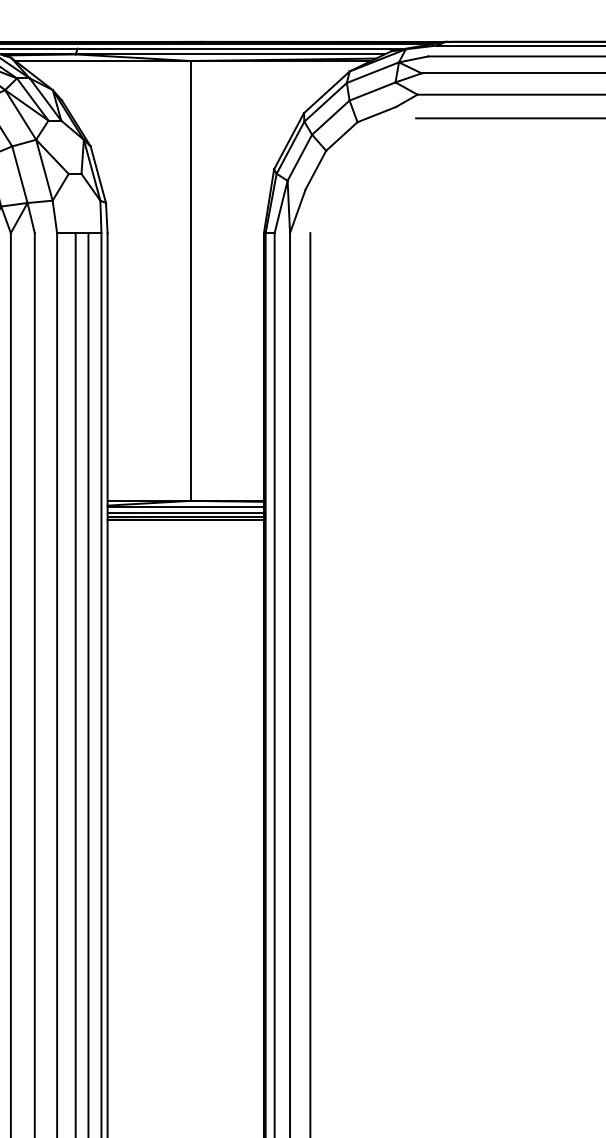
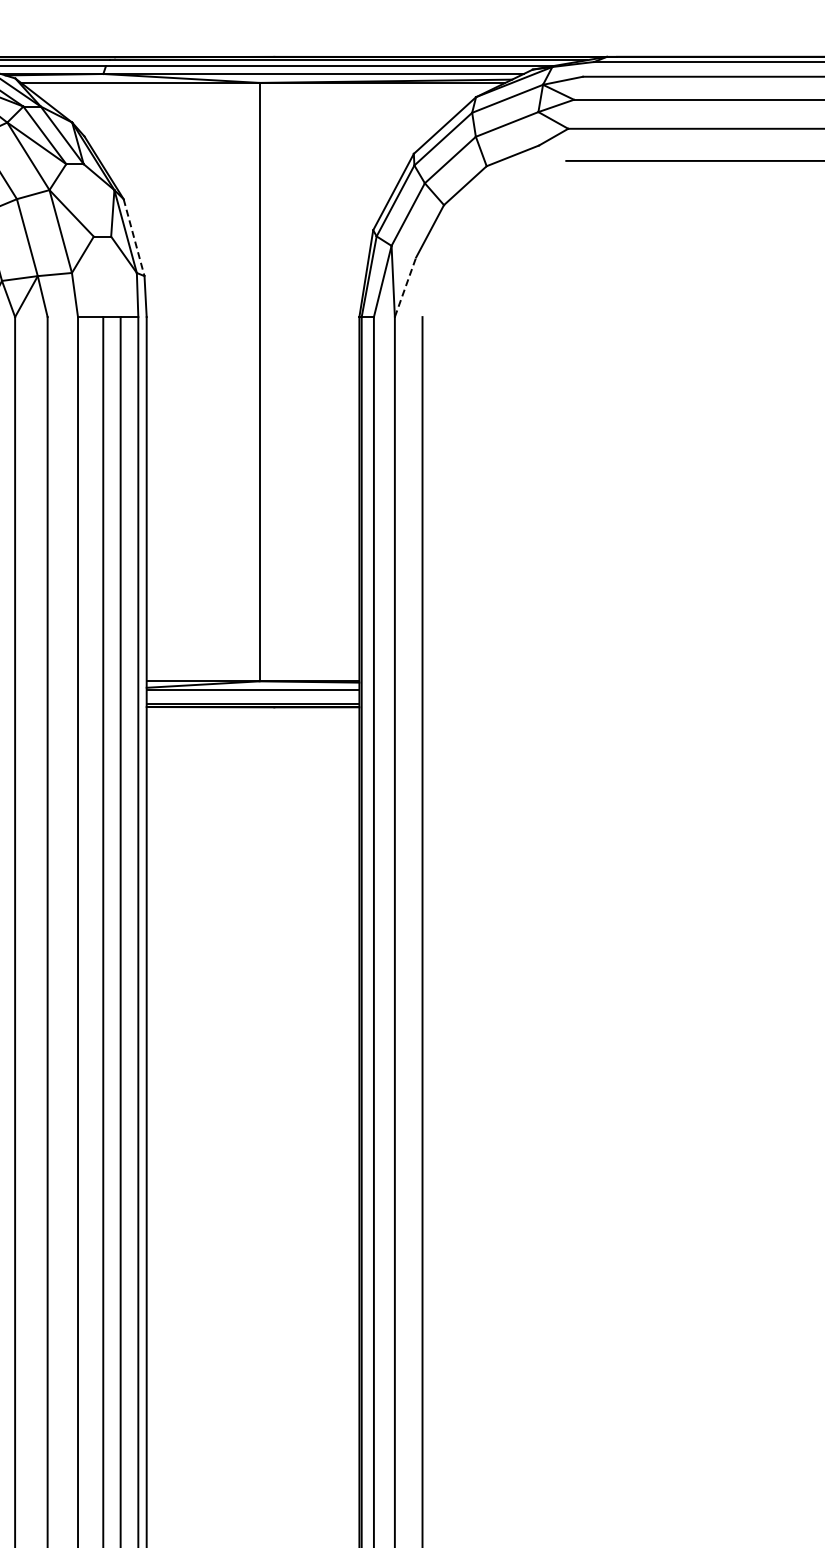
line: (98, 174) -> (134, 237), solid -> dashed
line: (297, 211) -> (405, 287), solid -> dashed
line: (185, 513) -> (252, 698), removed

